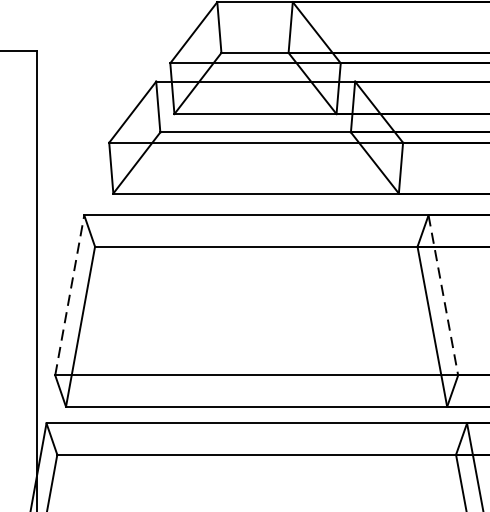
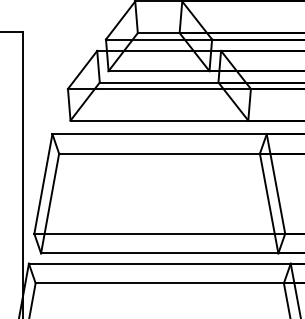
line: (69, 296) -> (43, 184), dashed -> solid
line: (444, 296) -> (276, 184), dashed -> solid

